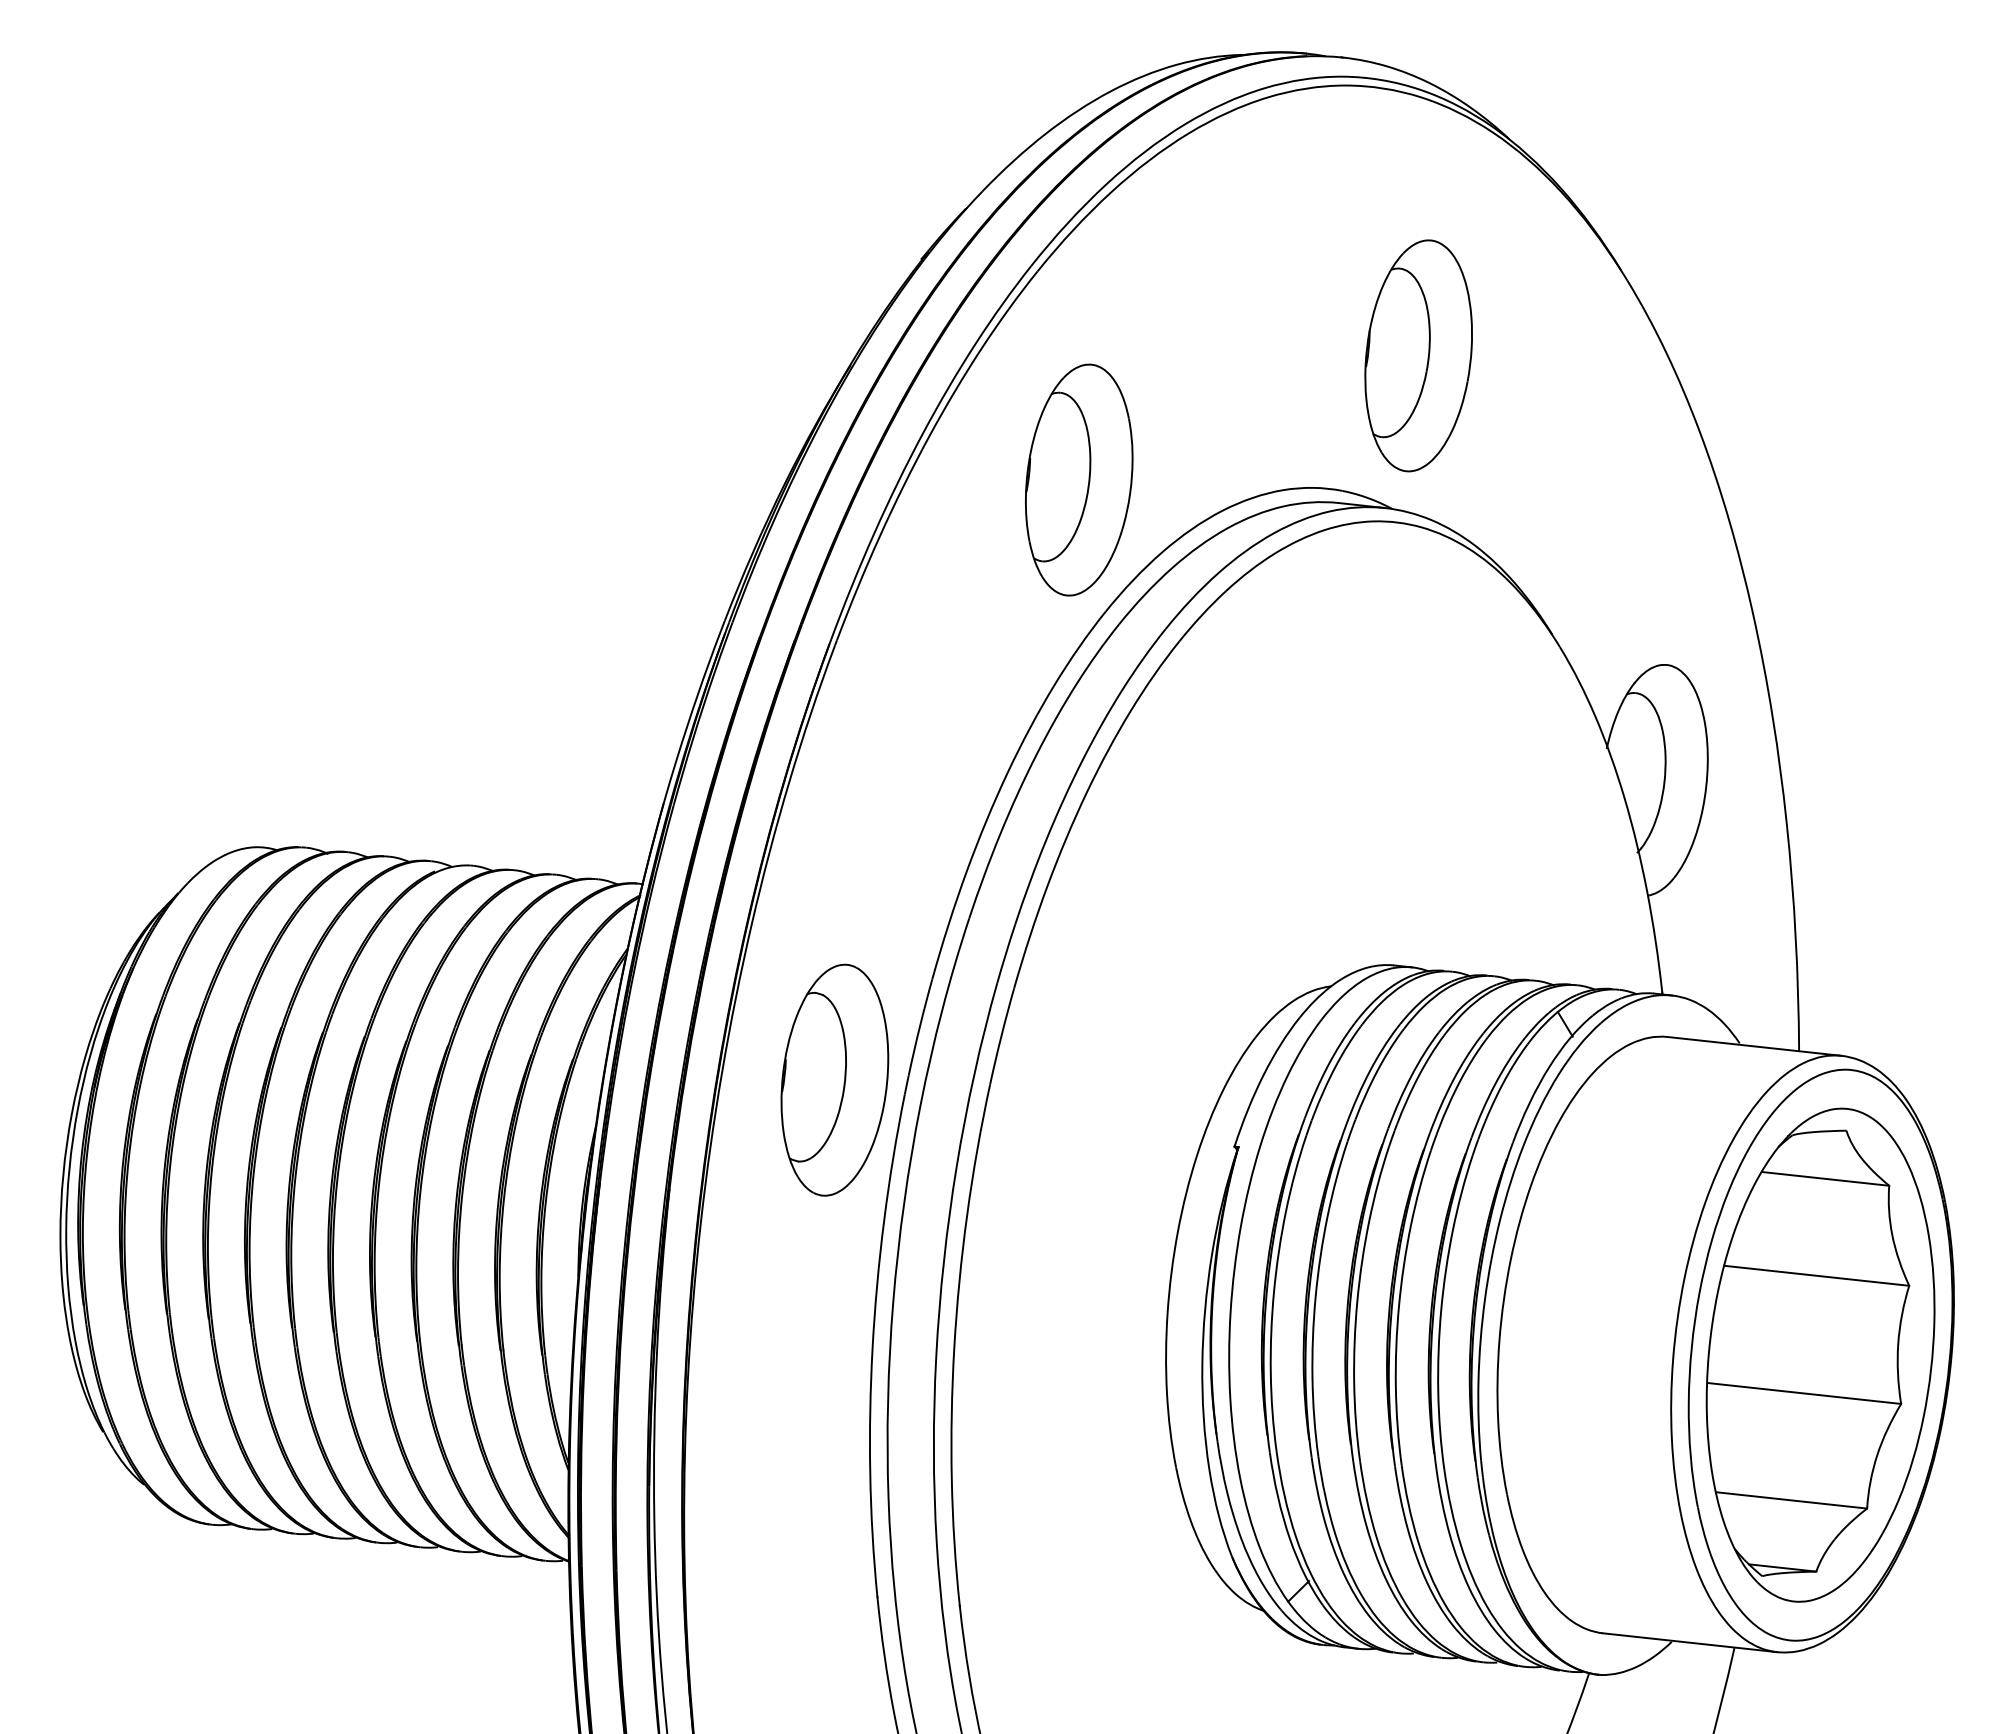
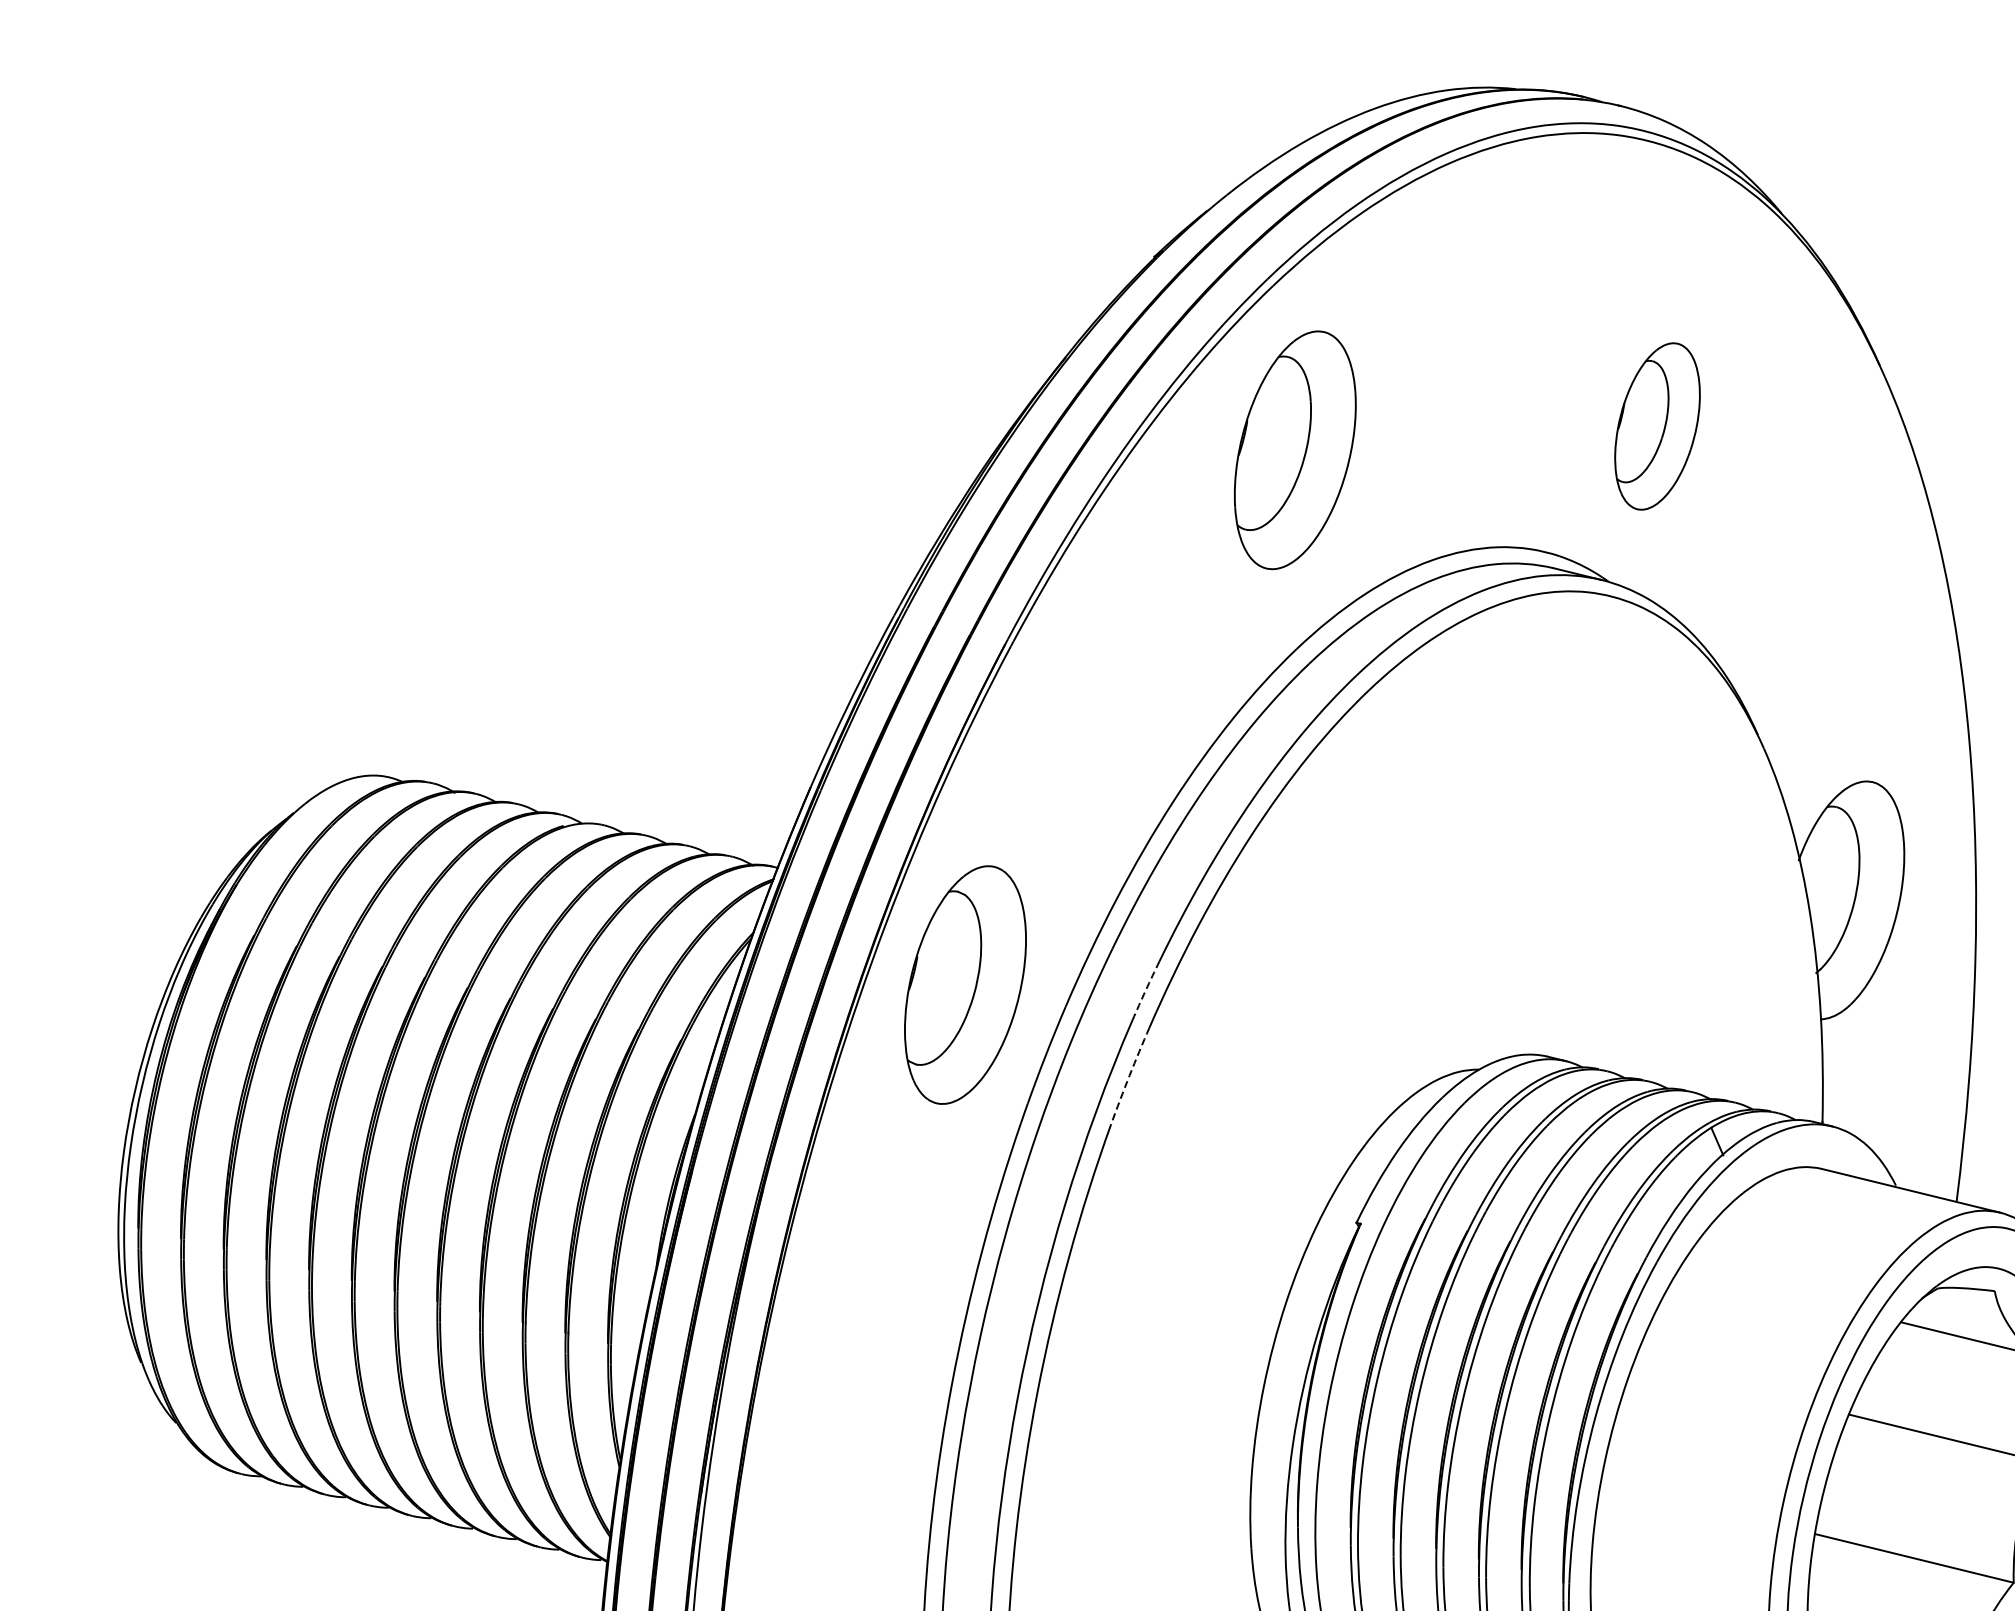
part: (1418, 355) -> (1657, 426), size x0.7
part: (1079, 479) -> (1295, 449), moved
arc: (1005, 953) -> (1145, 990), solid -> dashed
arc: (1001, 1036) -> (1129, 1076), solid -> dashed
part: (834, 1079) -> (965, 984), moved

